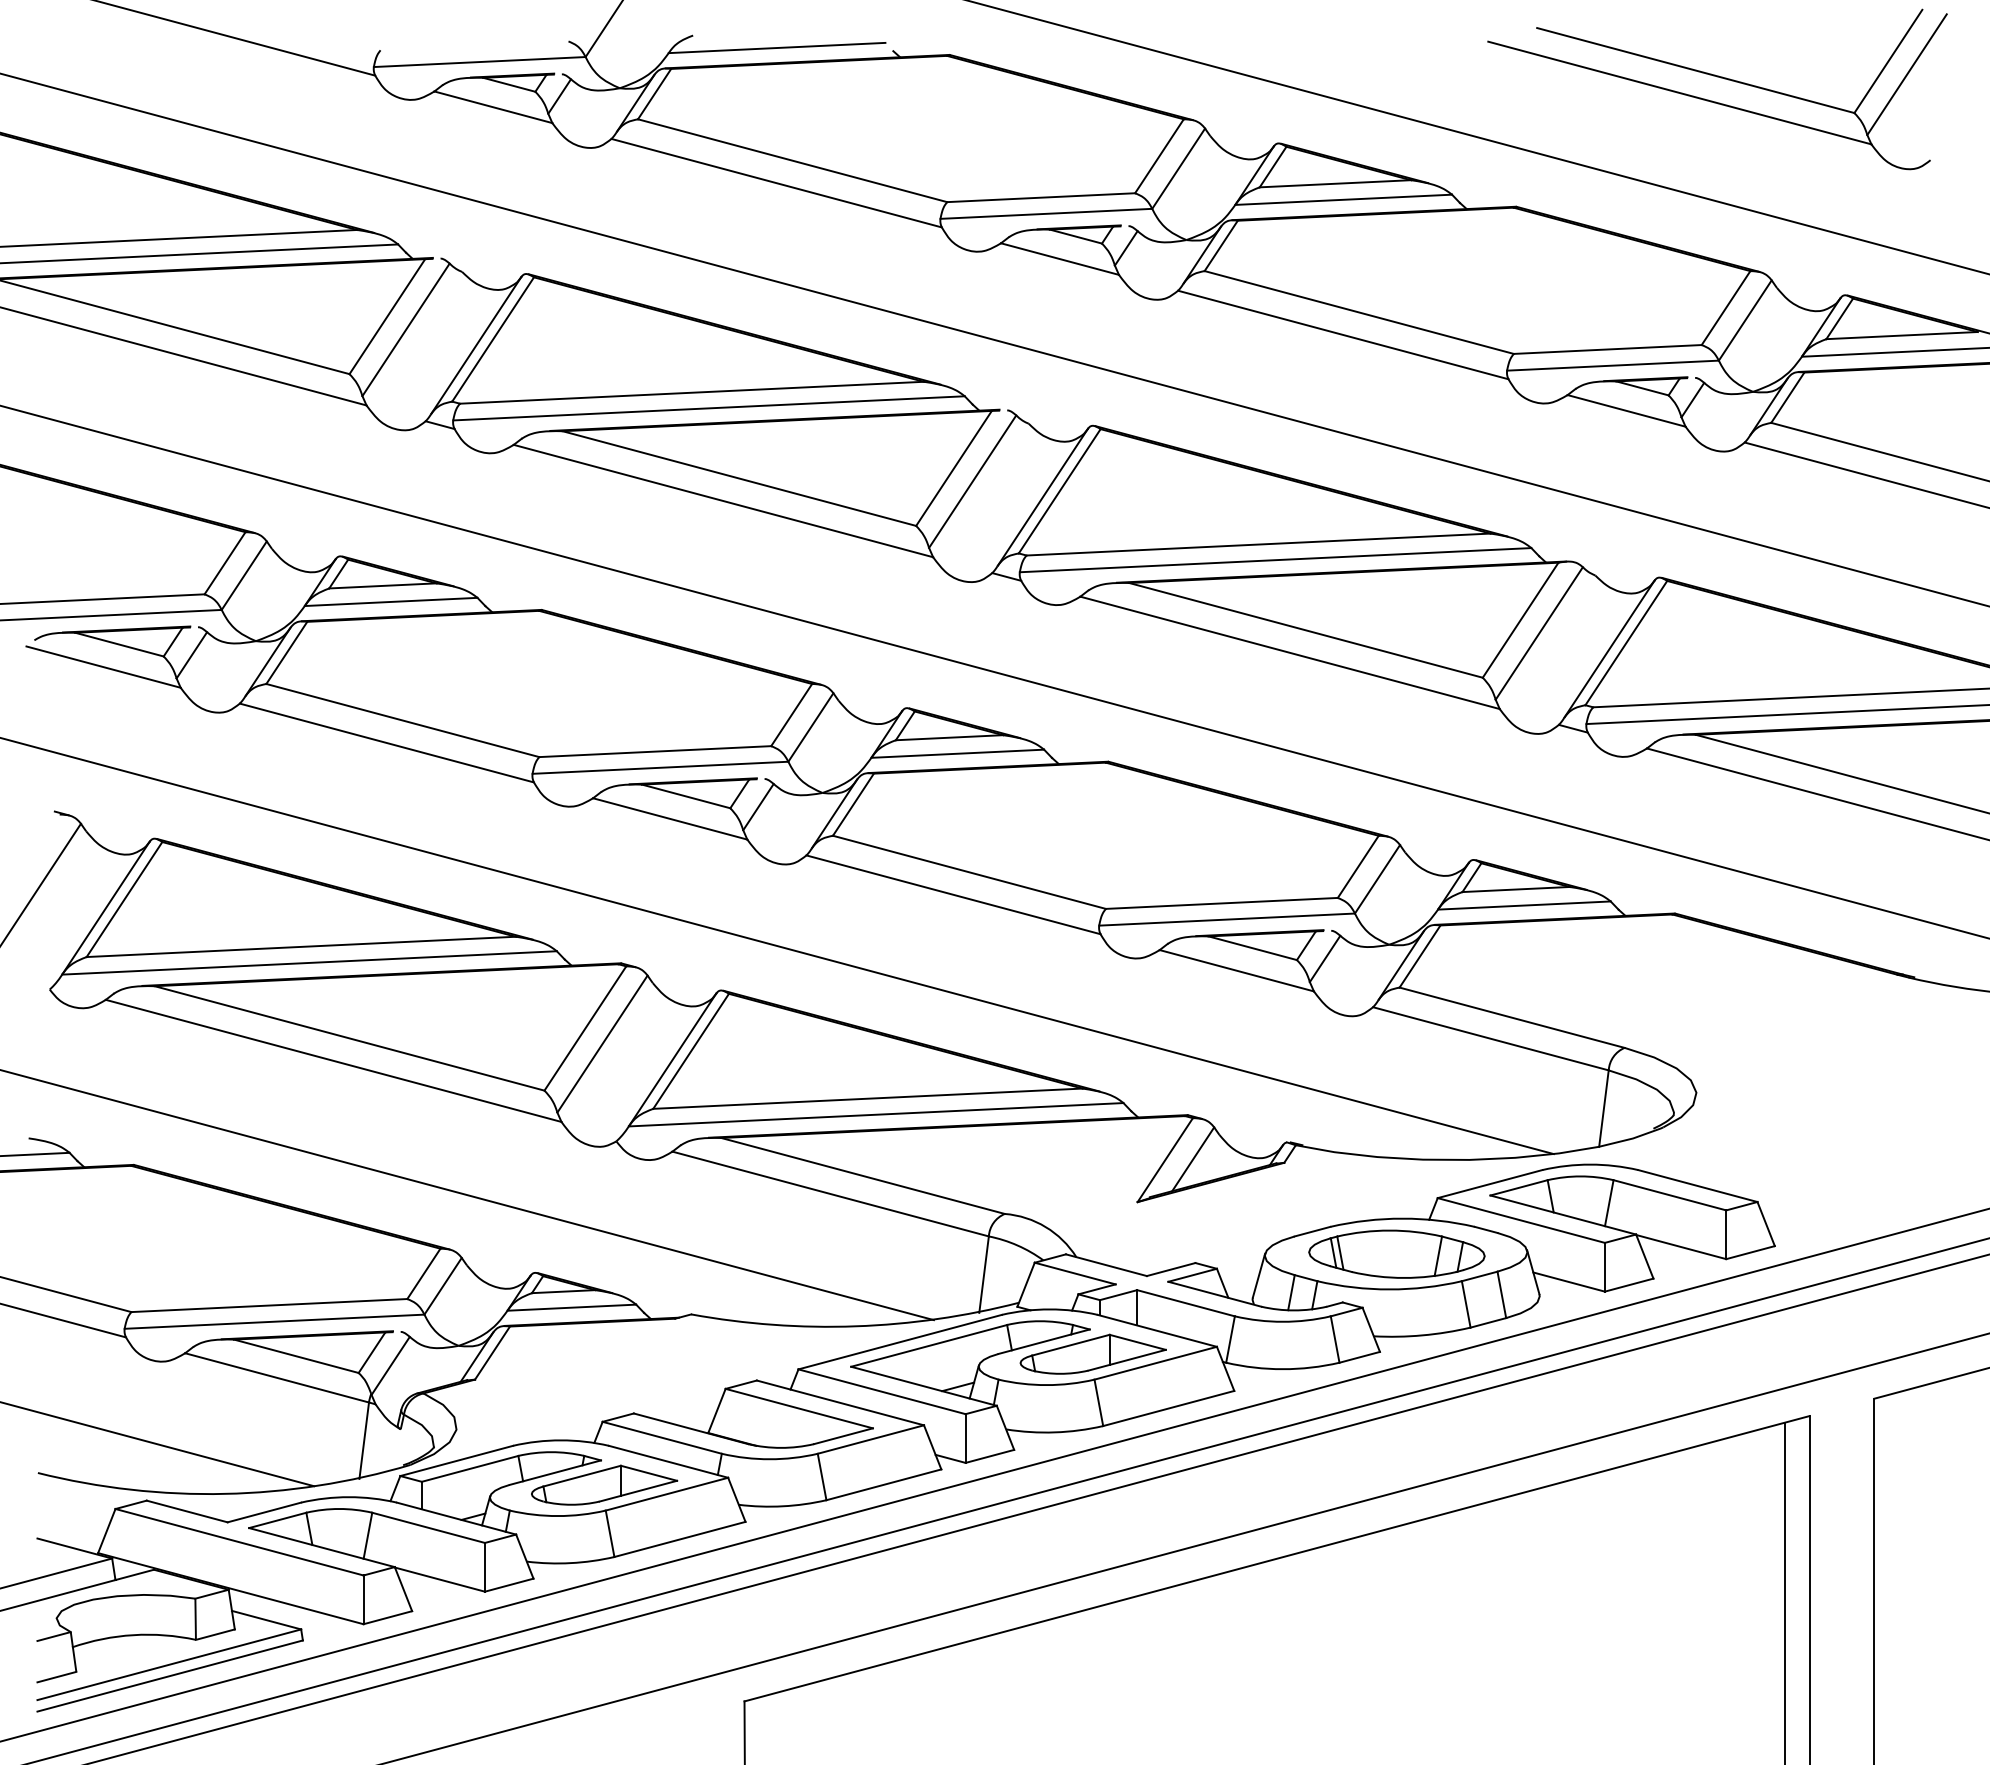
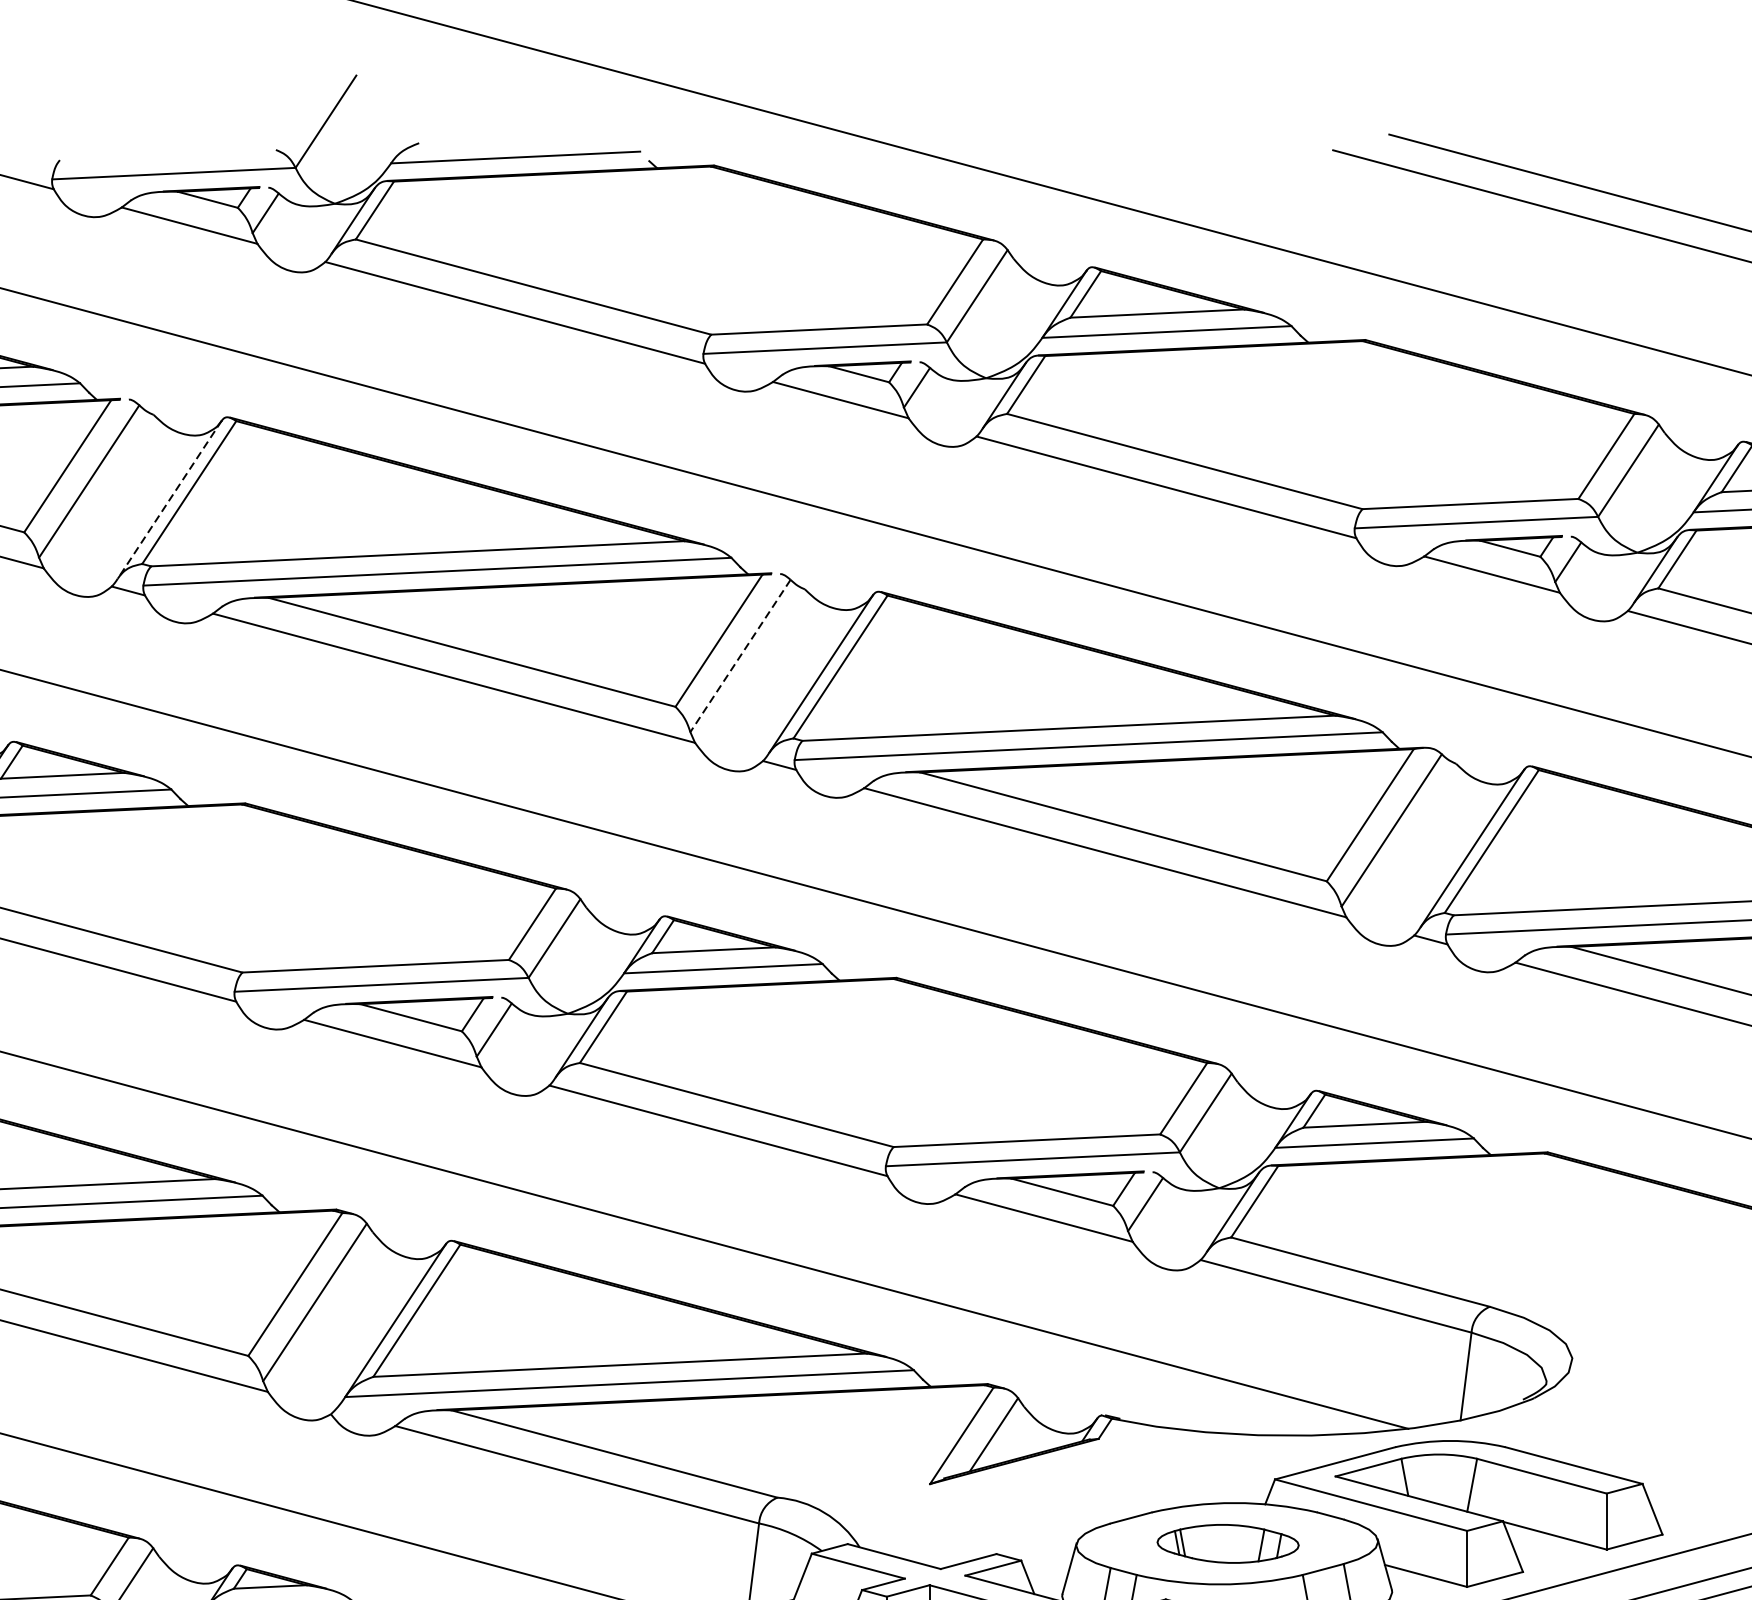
line: (476, 345) -> (170, 499), solid -> dashed
line: (972, 482) -> (740, 656), solid -> dashed
part: (1396, 1253) -> (1227, 1543), size x0.7

